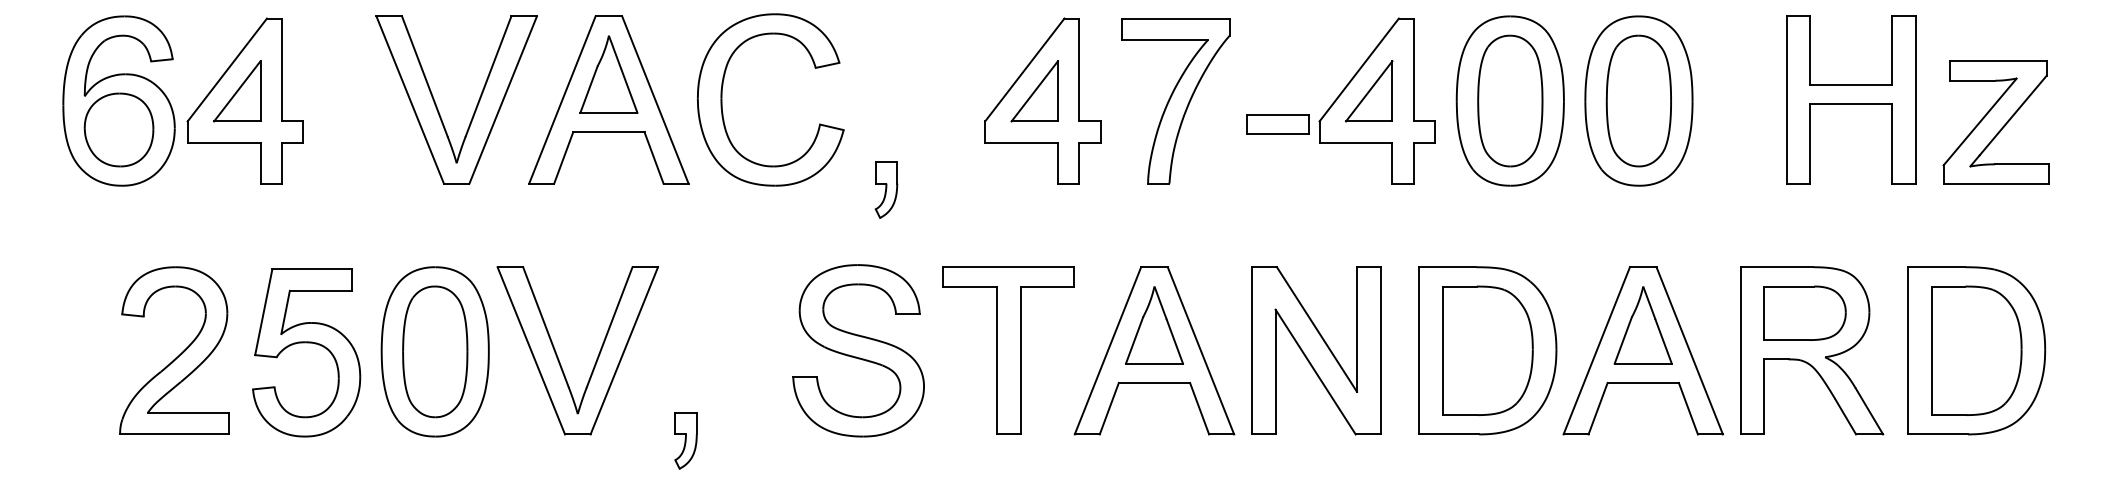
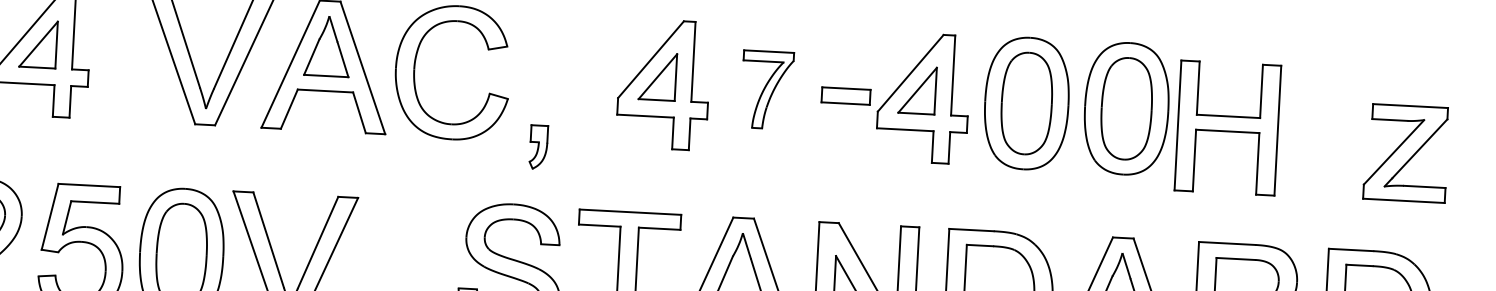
part: (1851, 99) -> (1228, 127), moved
part: (1175, 101) -> (766, 90), size x0.6
part: (1995, 122) -> (1405, 153), moved
part: (1277, 124) -> (845, 95), moved

